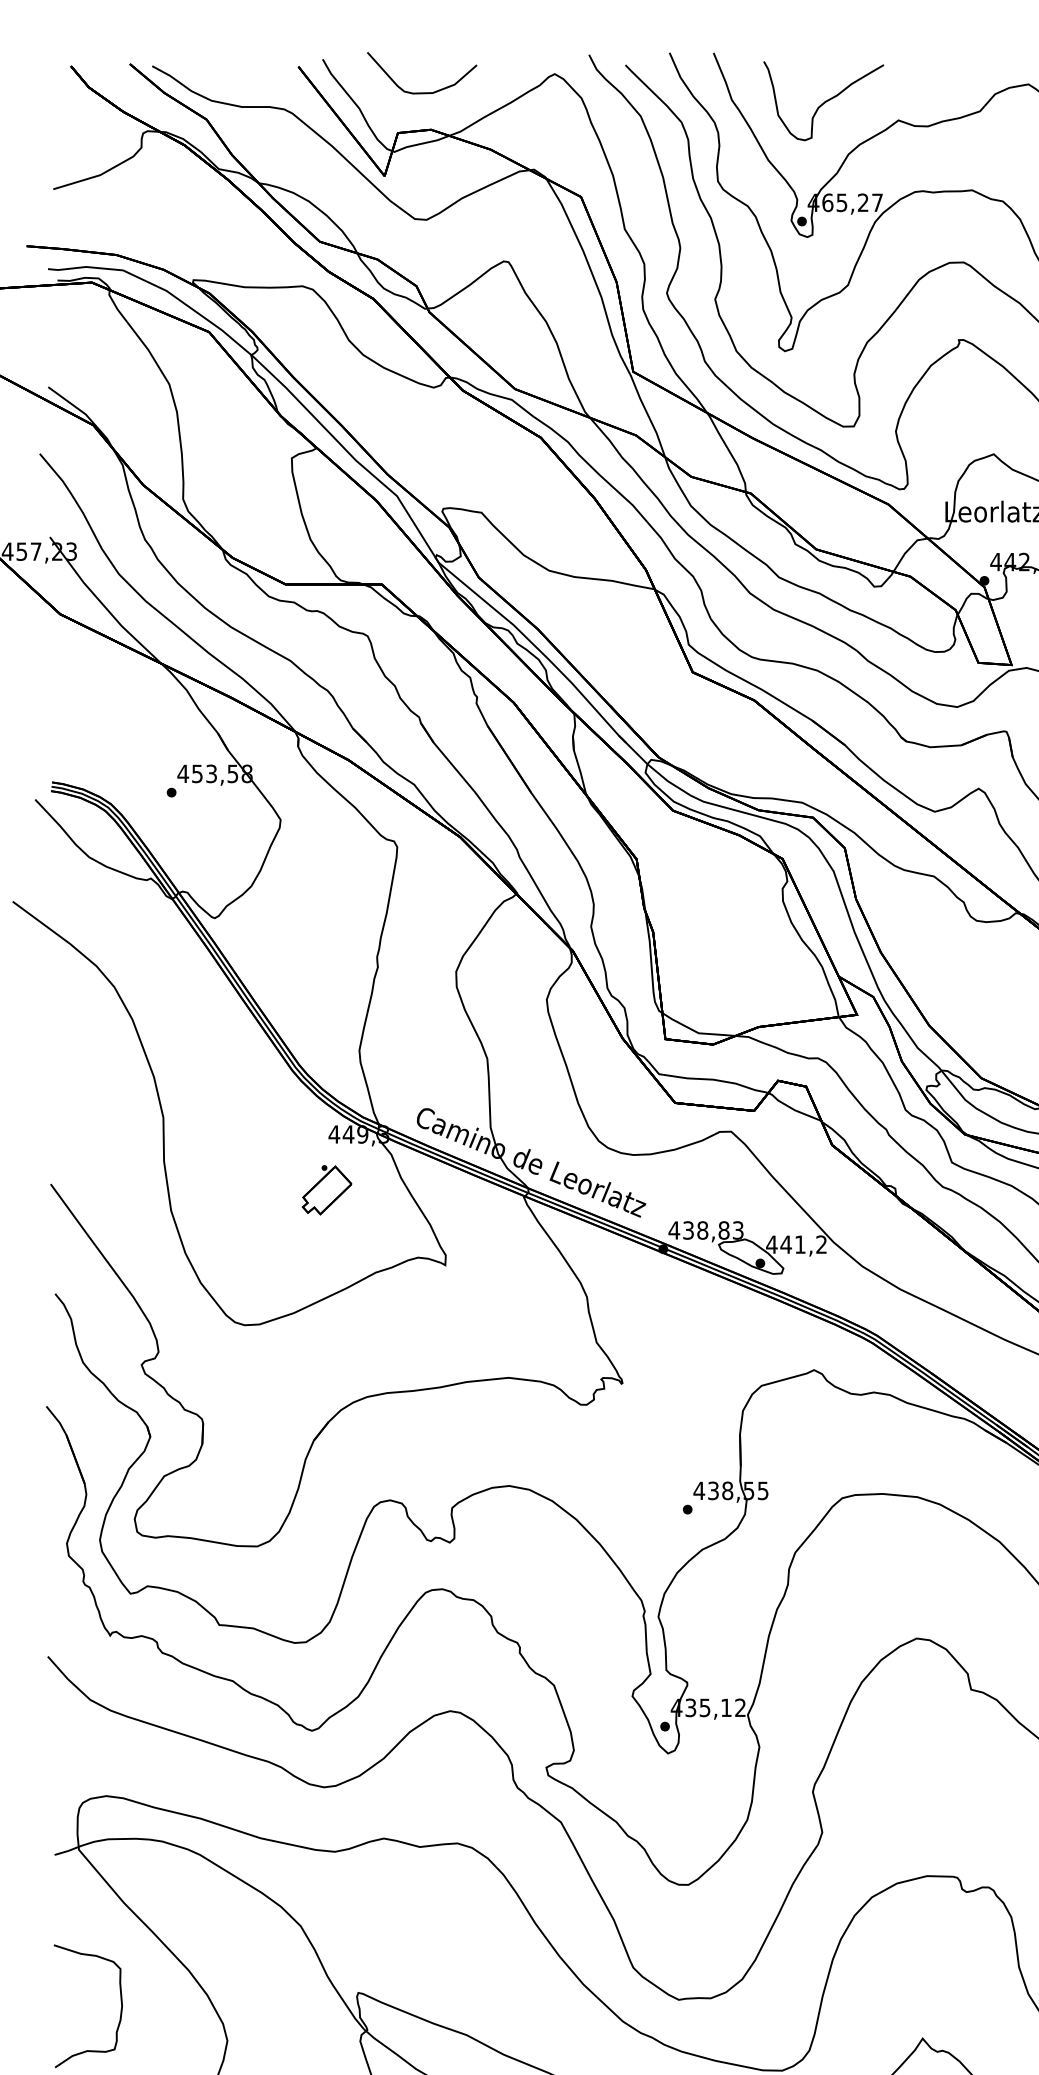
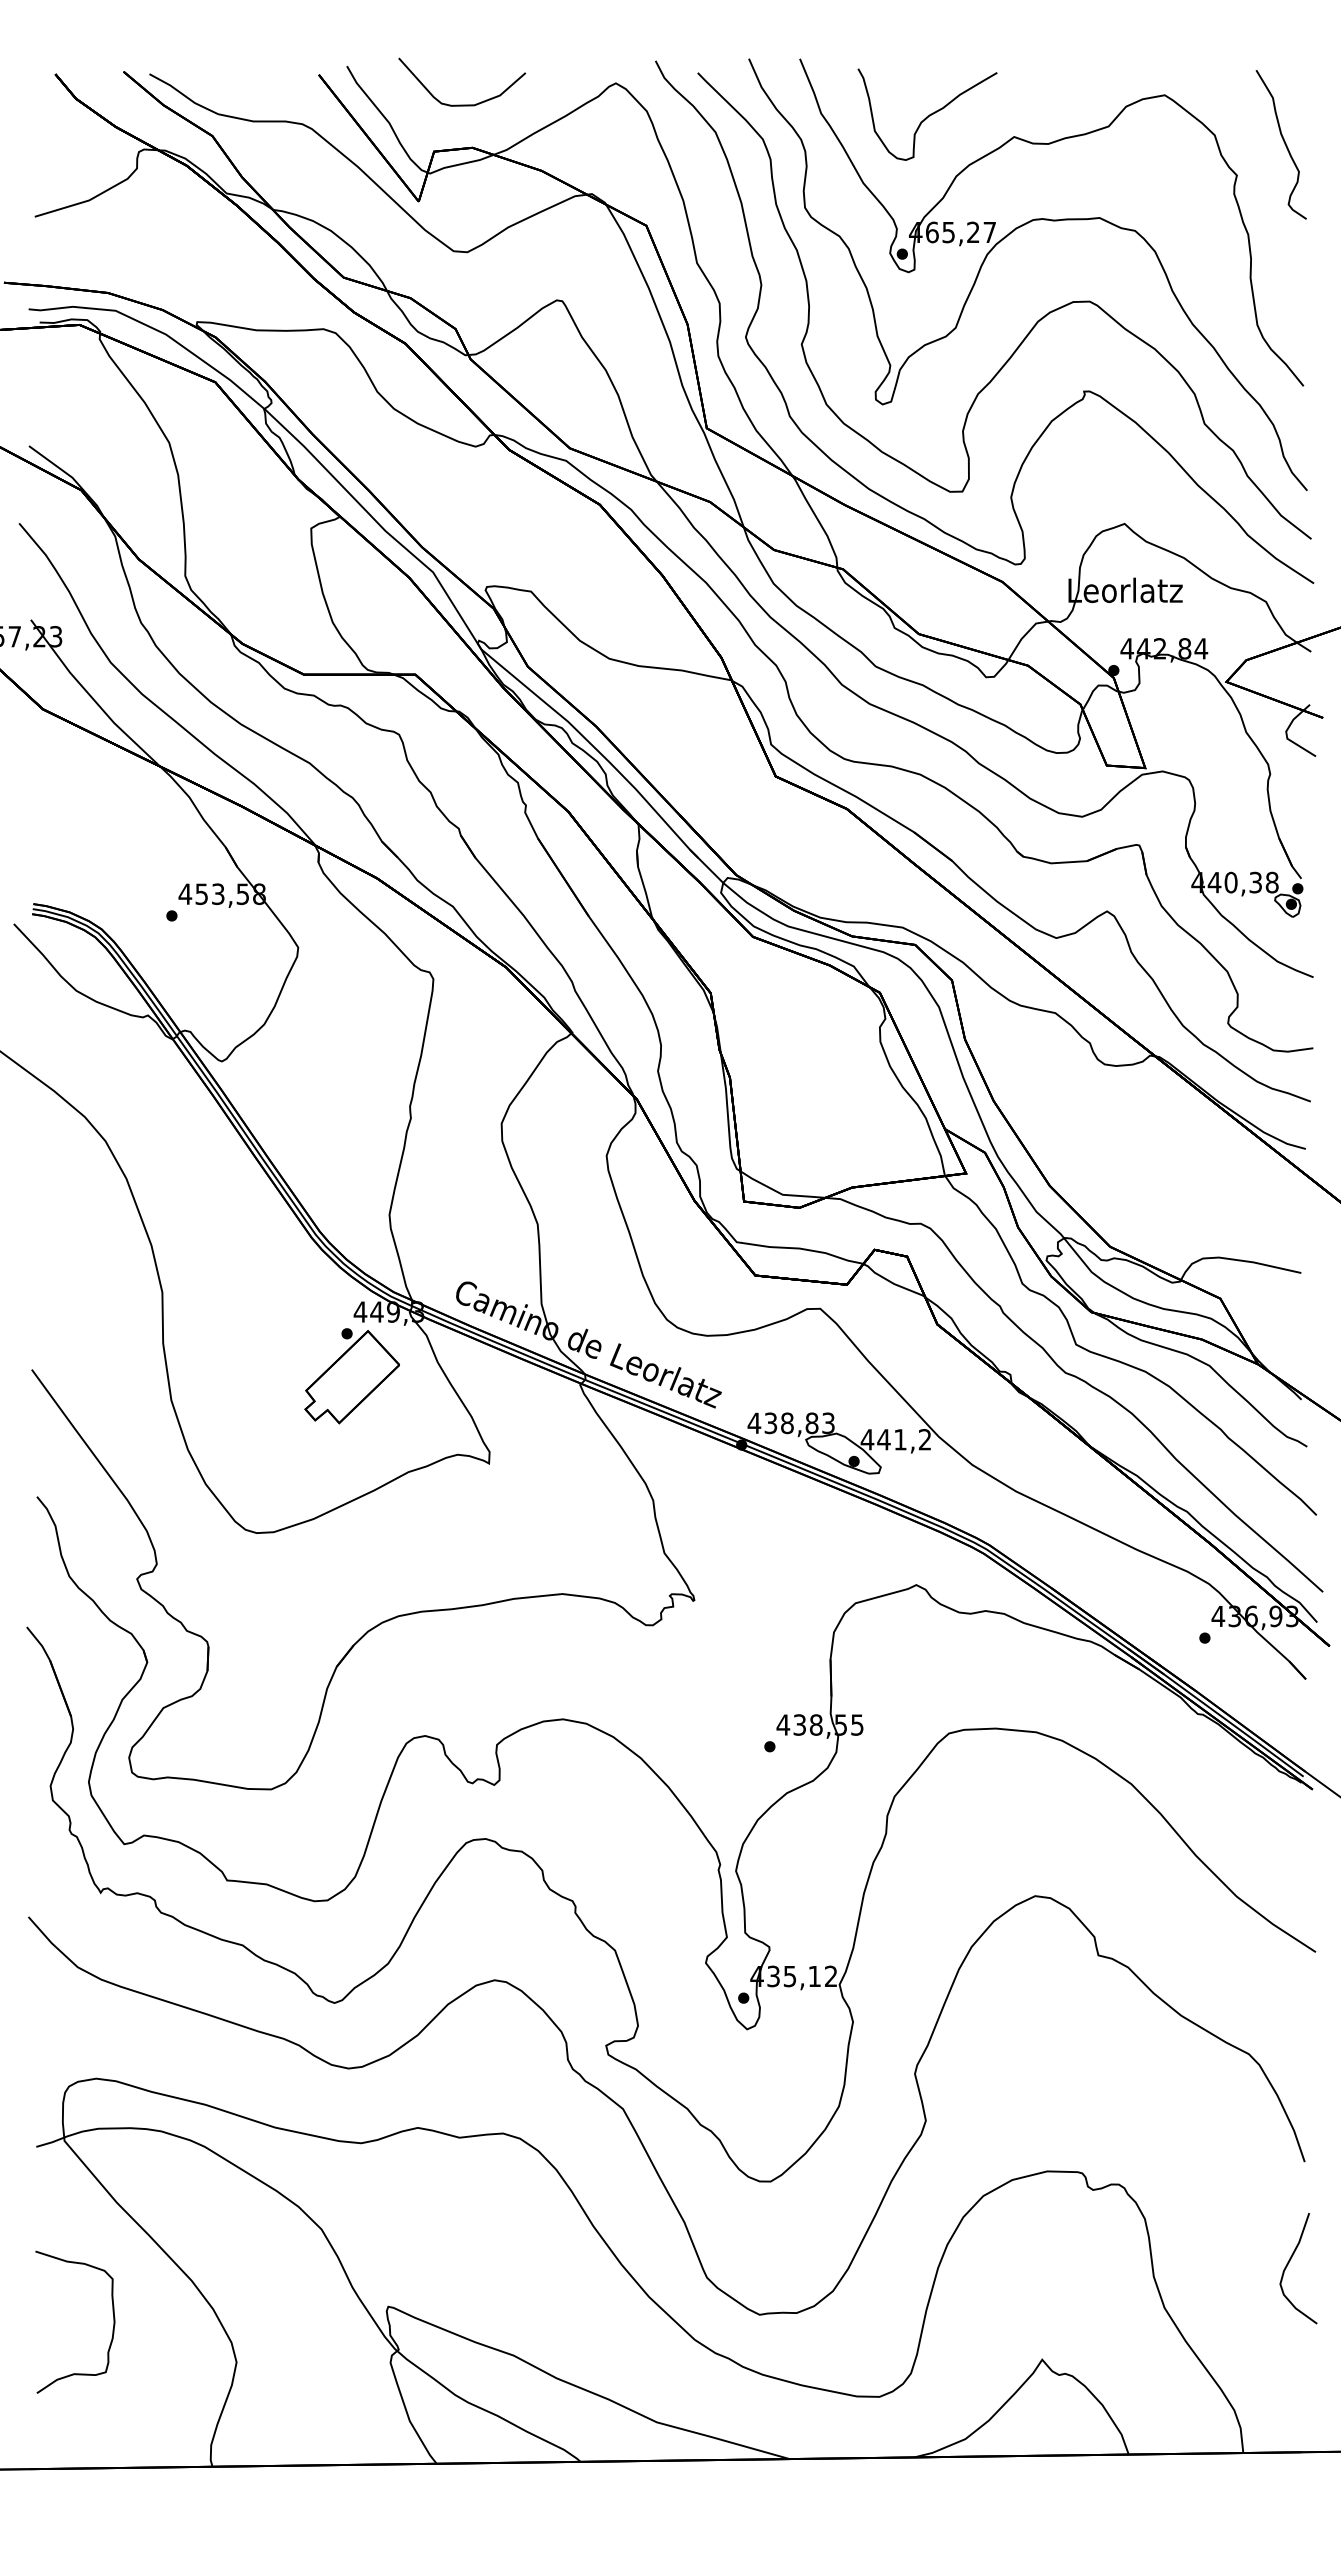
part: (326, 1190) -> (351, 1376), size x1.67

